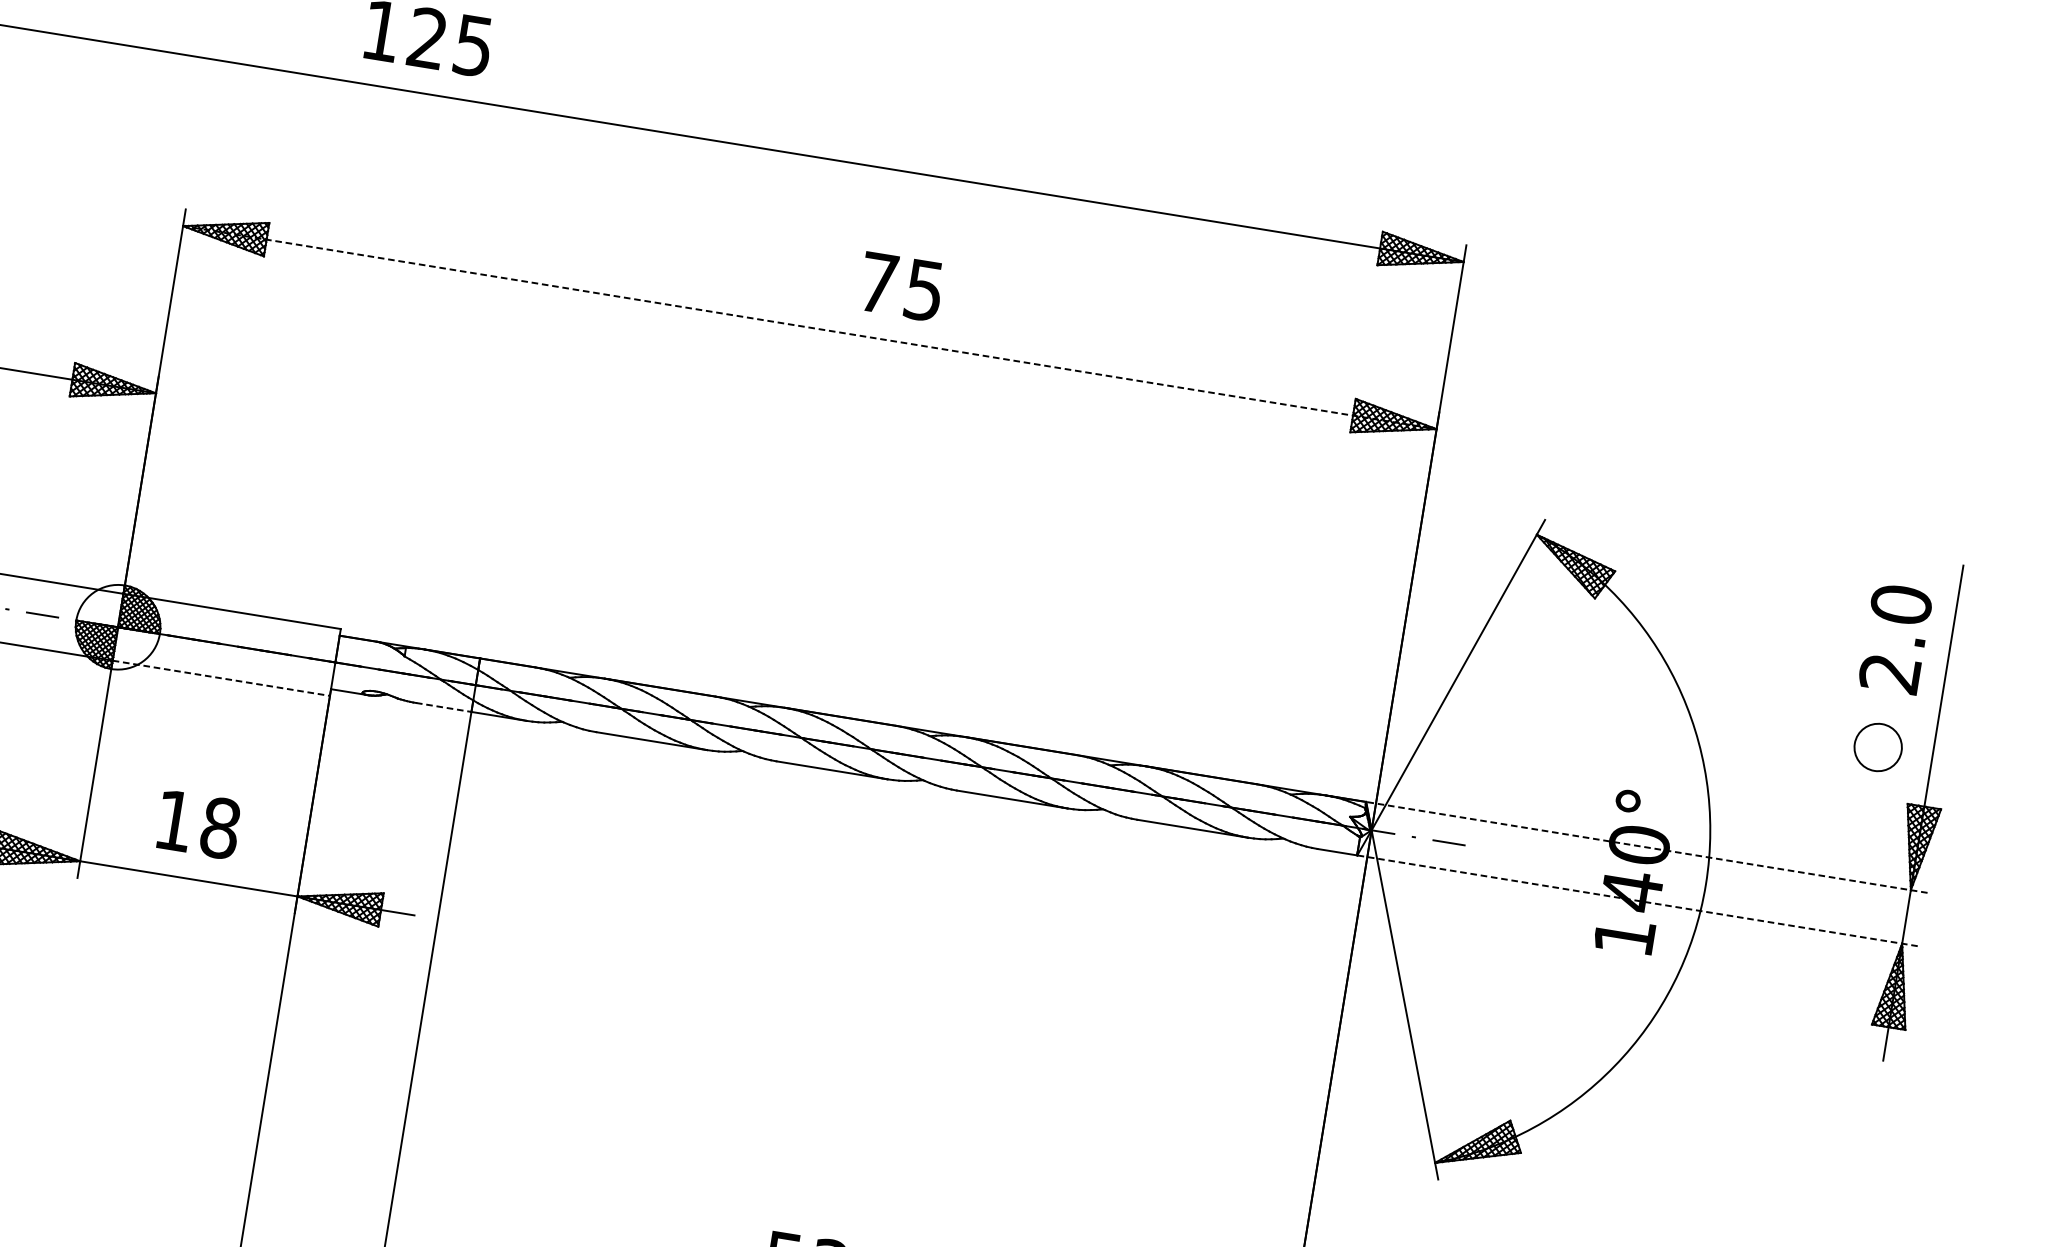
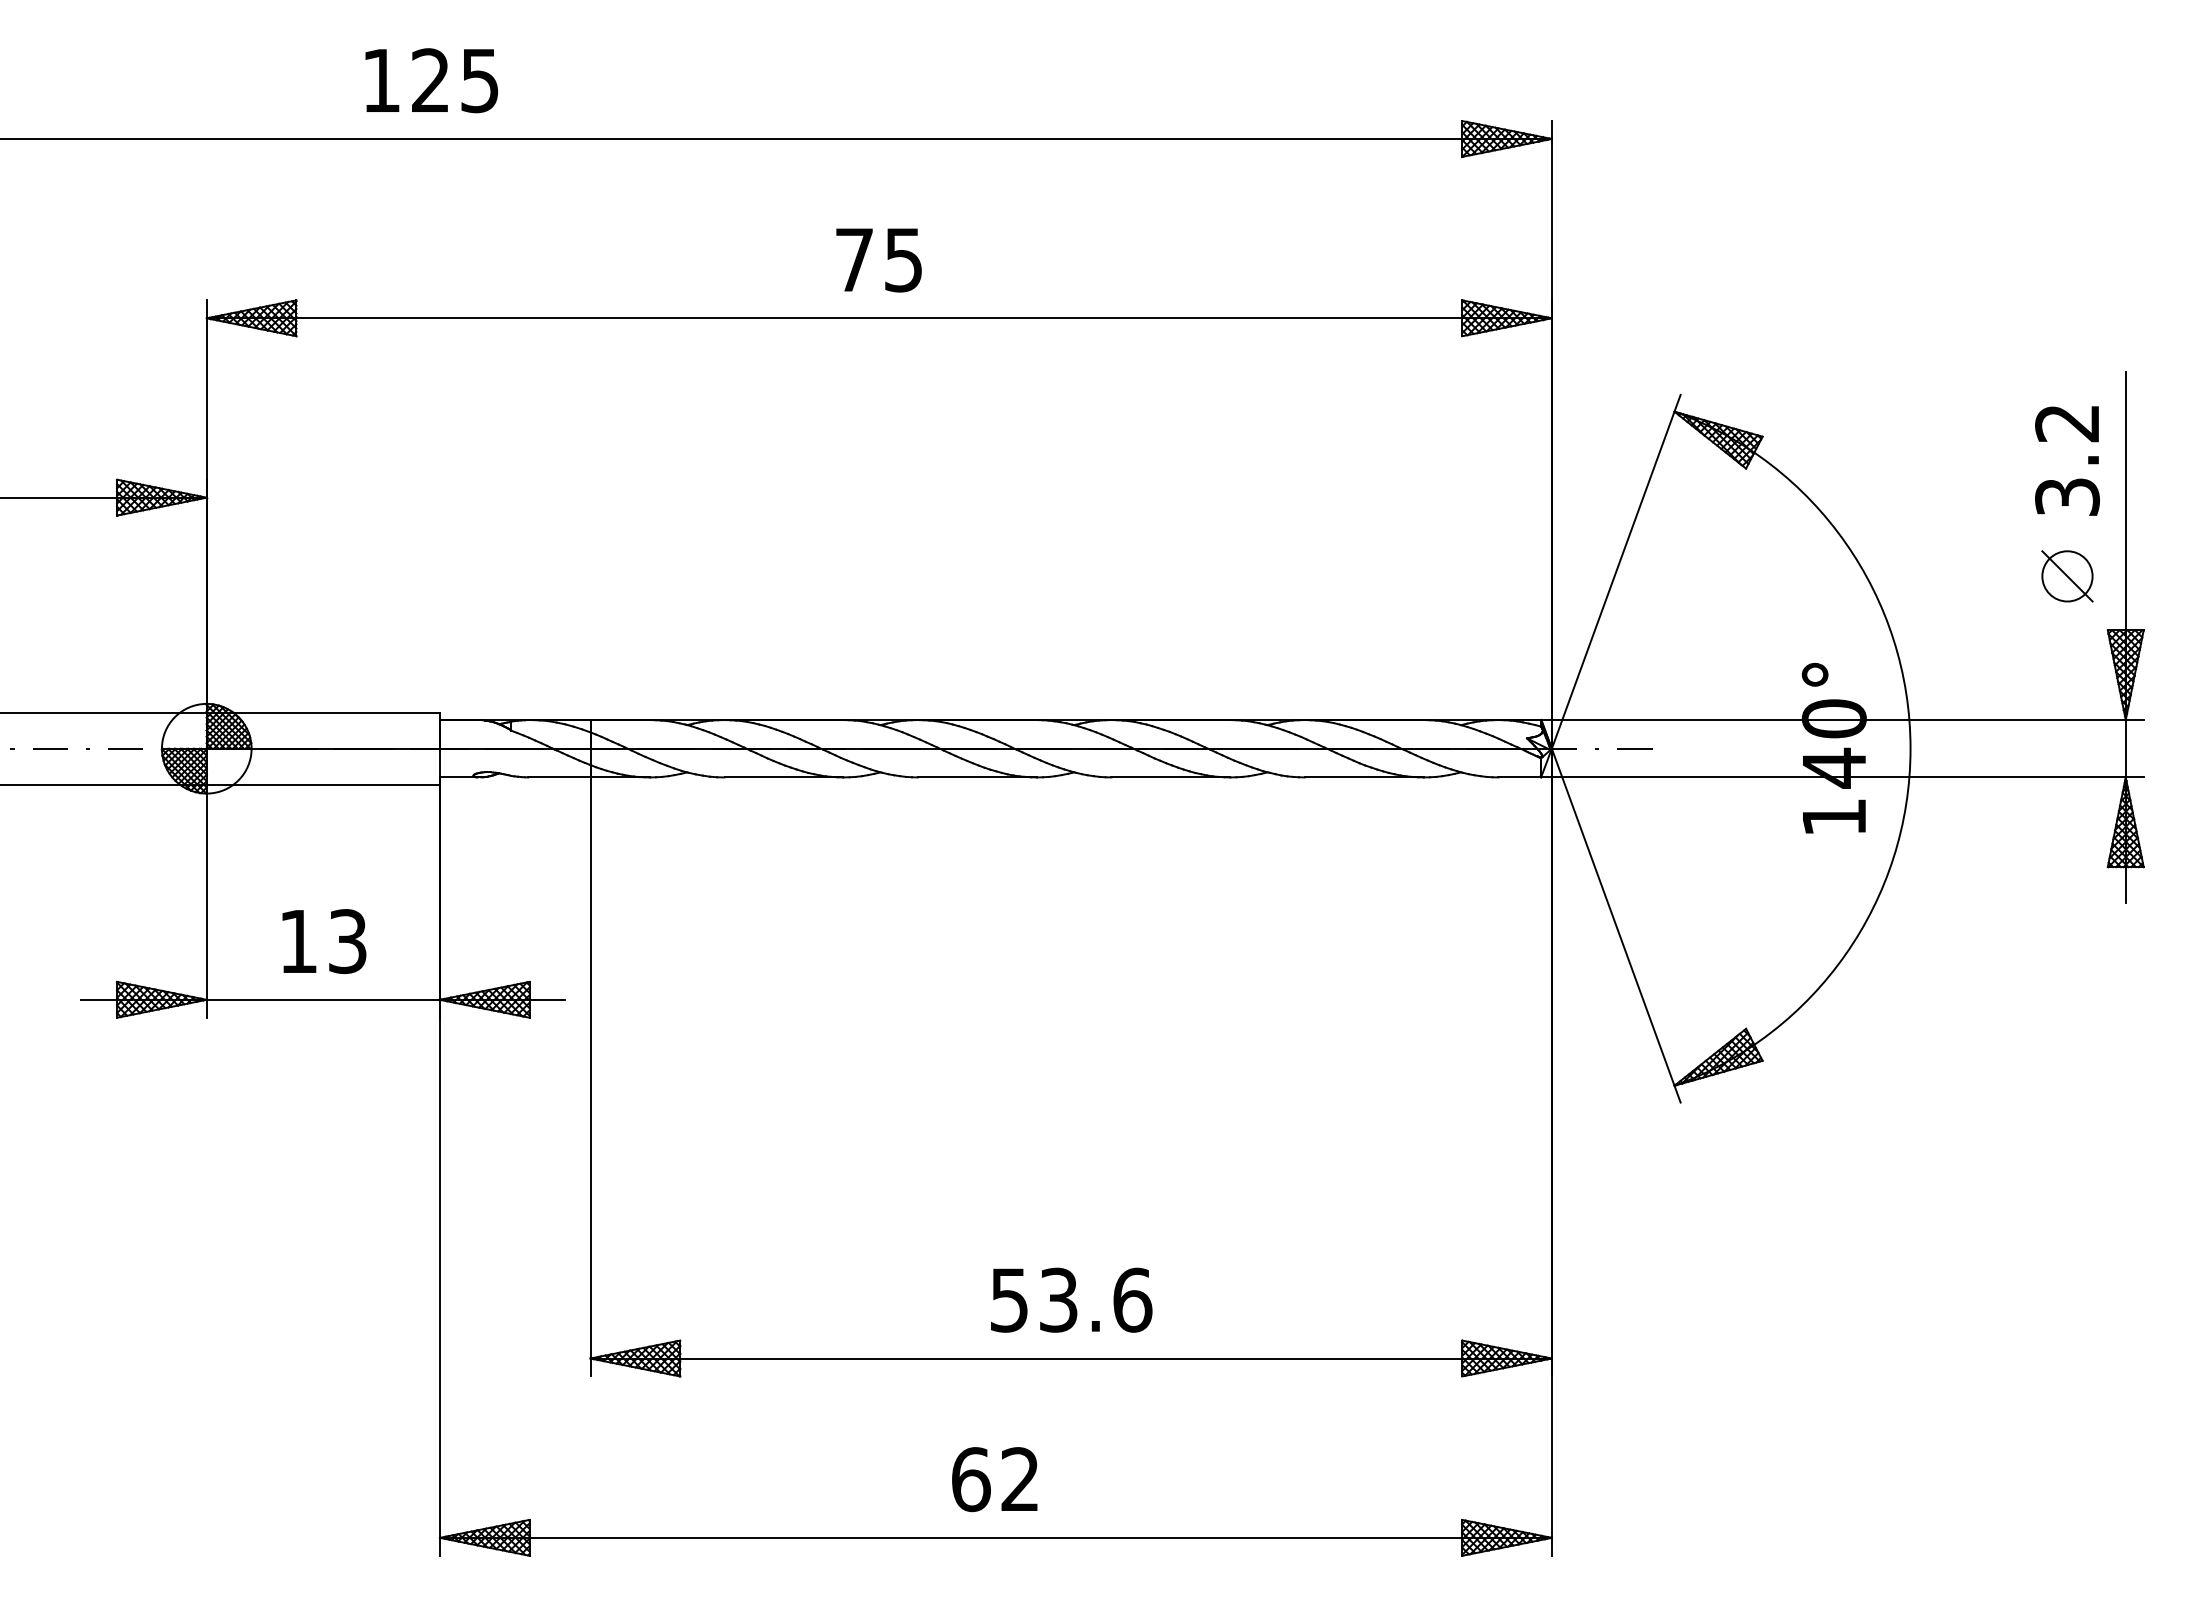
text: (900, 287) -> (878, 260), moved
line: (810, 327) -> (879, 318), dashed -> solid
text: (1895, 638) -> (2067, 459), 2.0 -> 3.2
line: (221, 678) -> (323, 784), dashed -> solid
line: (443, 707) -> (560, 777), dashed -> solid
line: (1878, 747) -> (2067, 576), added
text: (220, 828) -> (347, 941), 18 -> 13
line: (1646, 847) -> (1842, 720), dashed -> solid
line: (1639, 901) -> (1843, 777), dashed -> solid

